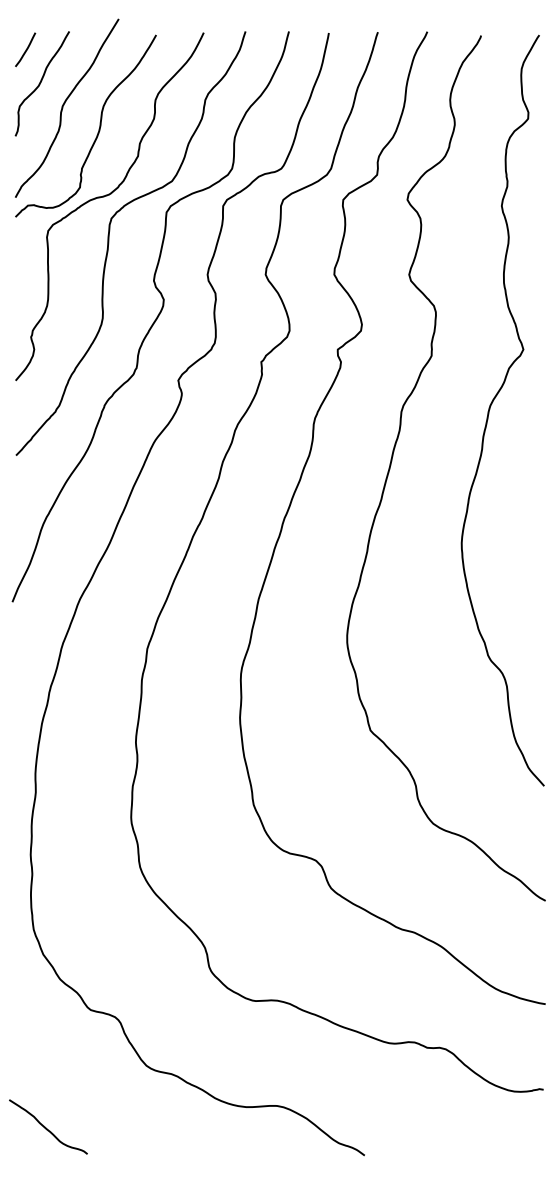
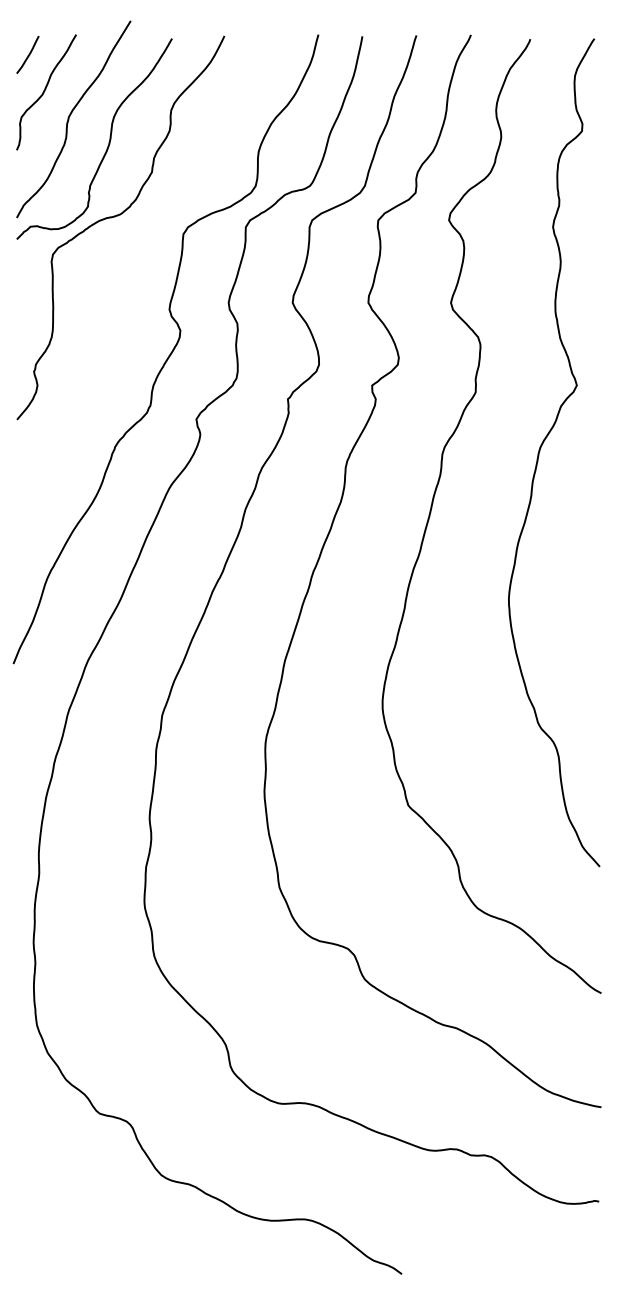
curve: (109, 241) -> (120, 266), removed
curve: (47, 1128) -> (52, 1244), removed

